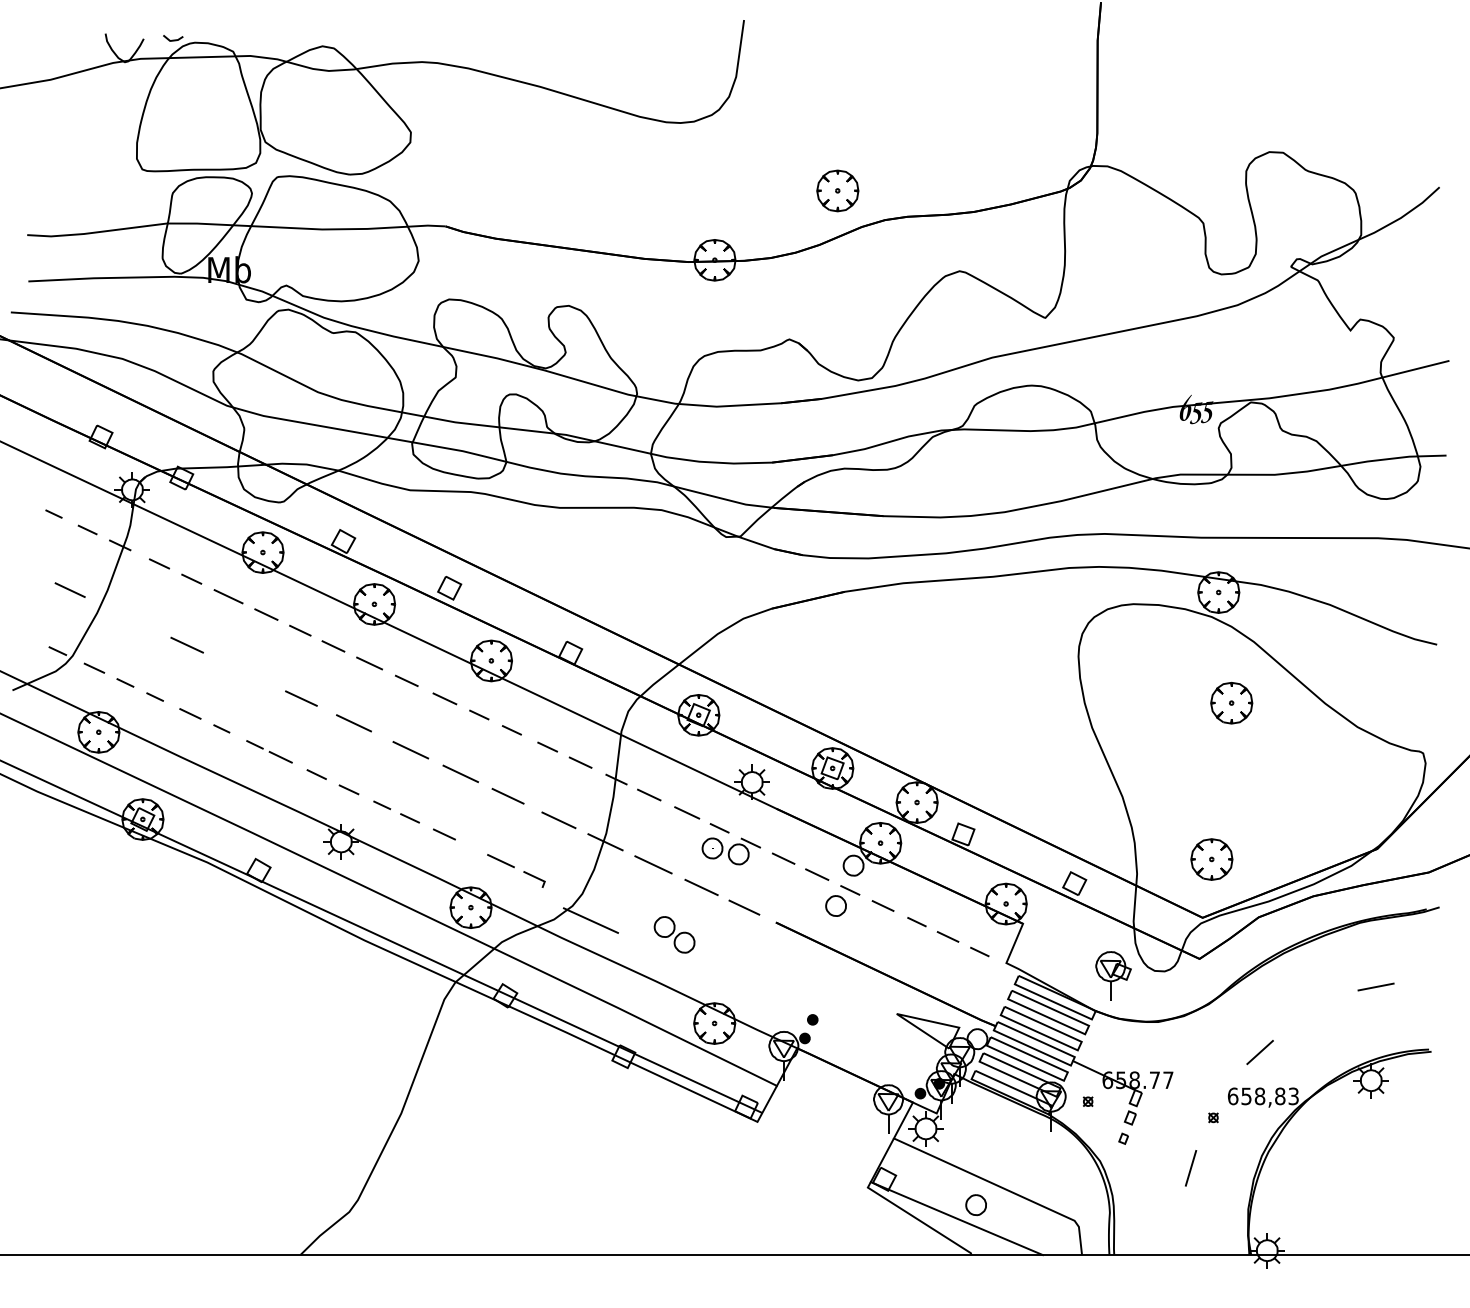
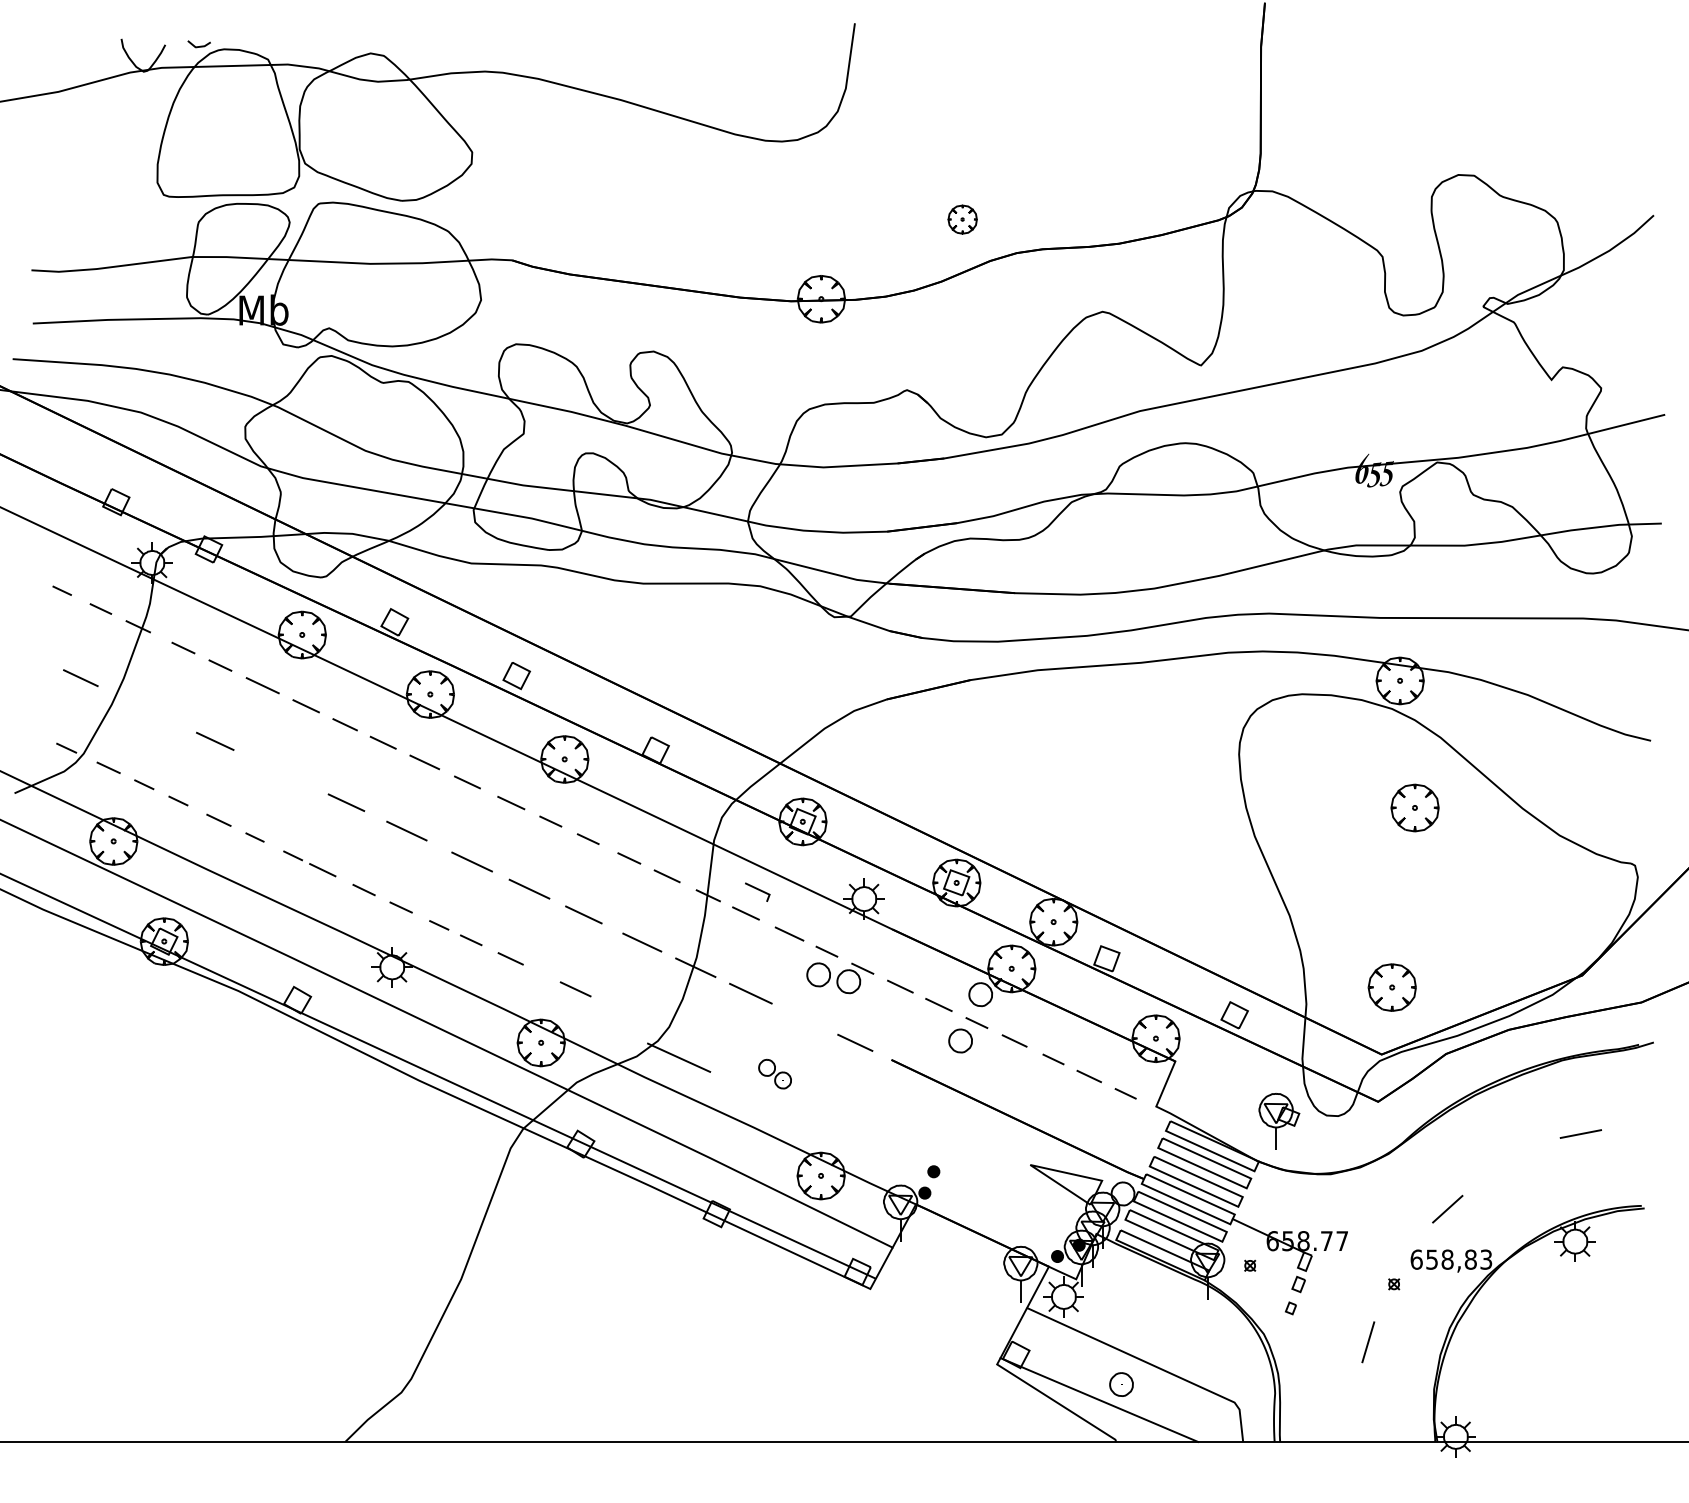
part: (837, 190) -> (962, 219), size x0.6
line: (535, 878) -> (758, 891), moved
line: (701, 887) -> (806, 1019), removed
part: (674, 934) -> (775, 1073), size x0.7

